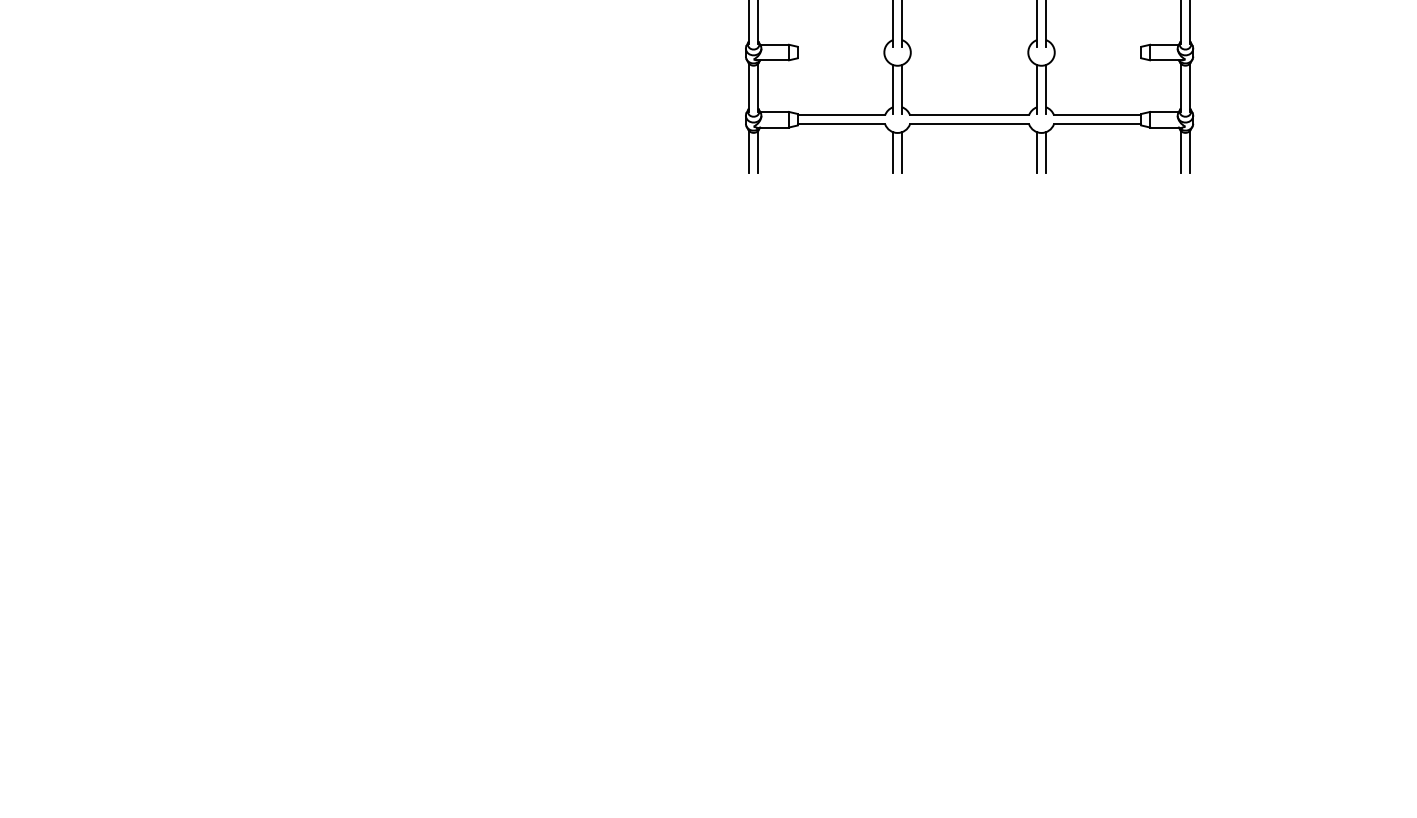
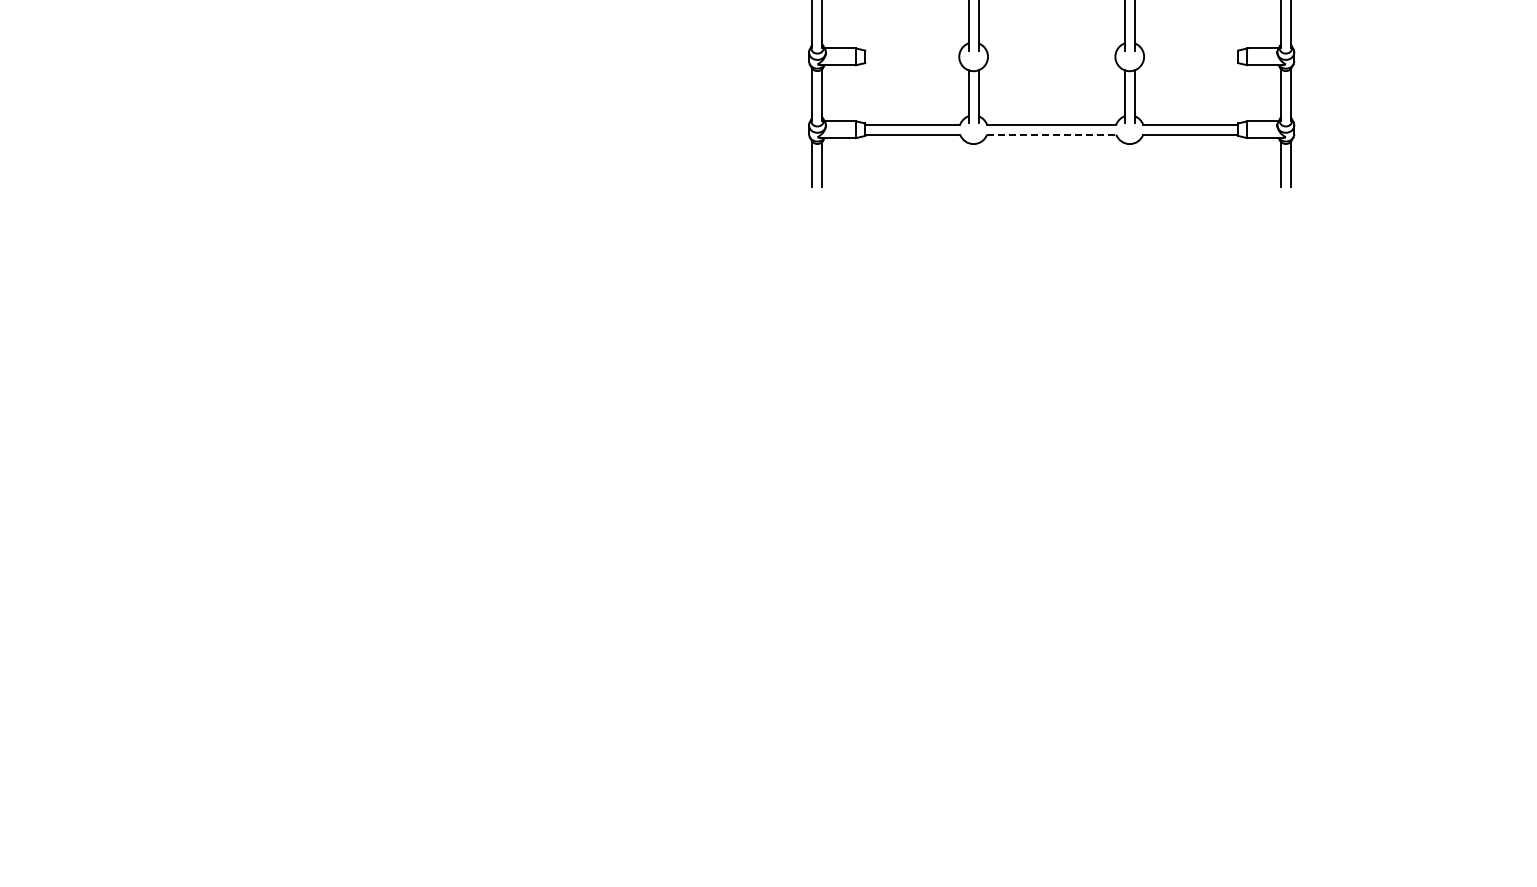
line: (969, 124) -> (1051, 134), solid -> dashed
line: (892, 152) -> (968, 165), removed
line: (902, 152) -> (978, 165), removed
line: (1036, 152) -> (1124, 165), removed
line: (1045, 152) -> (1134, 165), removed

